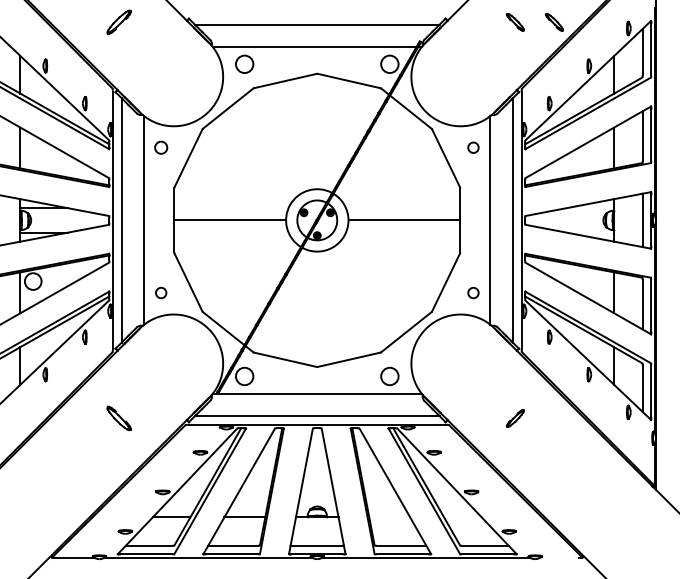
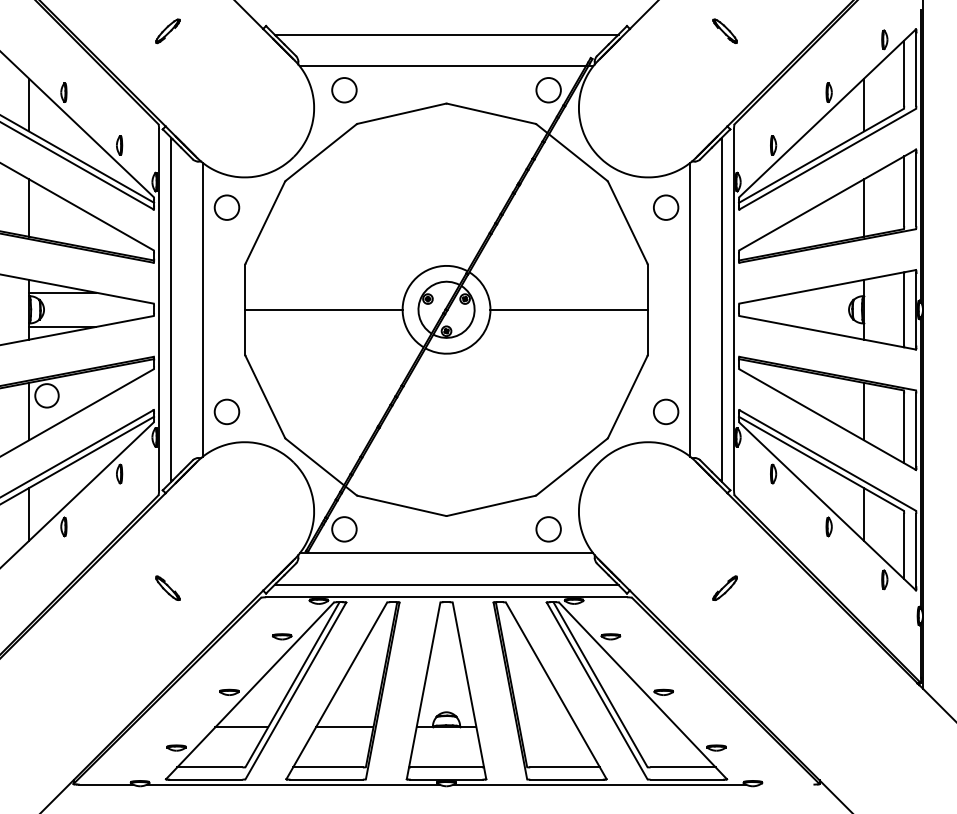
part: (553, 21) -> (779, 30), removed
part: (118, 22) -> (167, 31), size x0.71
circle: (160, 147) -> (226, 207), size x1.43
circle: (473, 147) -> (666, 207), size x1.67
circle: (160, 292) -> (226, 411), size x1.67
circle: (473, 292) -> (666, 411), size x1.67
part: (118, 417) -> (167, 587), size x0.71

